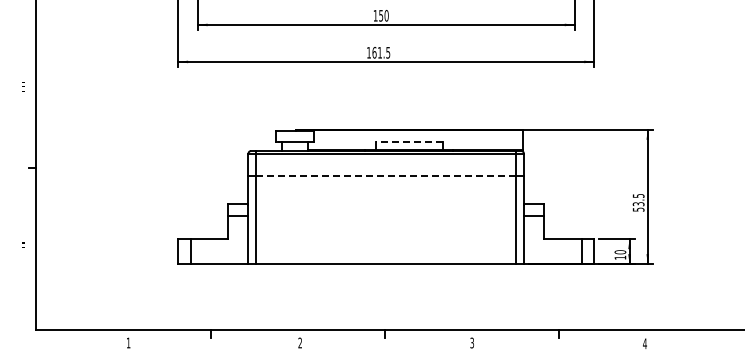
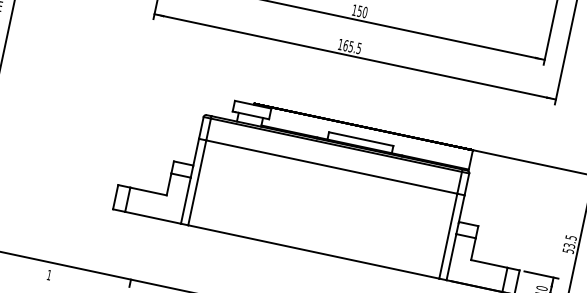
text: (379, 52) -> (350, 46), 161.5 -> 165.5
line: (408, 142) -> (360, 139), dashed -> solid
line: (385, 176) -> (331, 167), dashed -> solid

